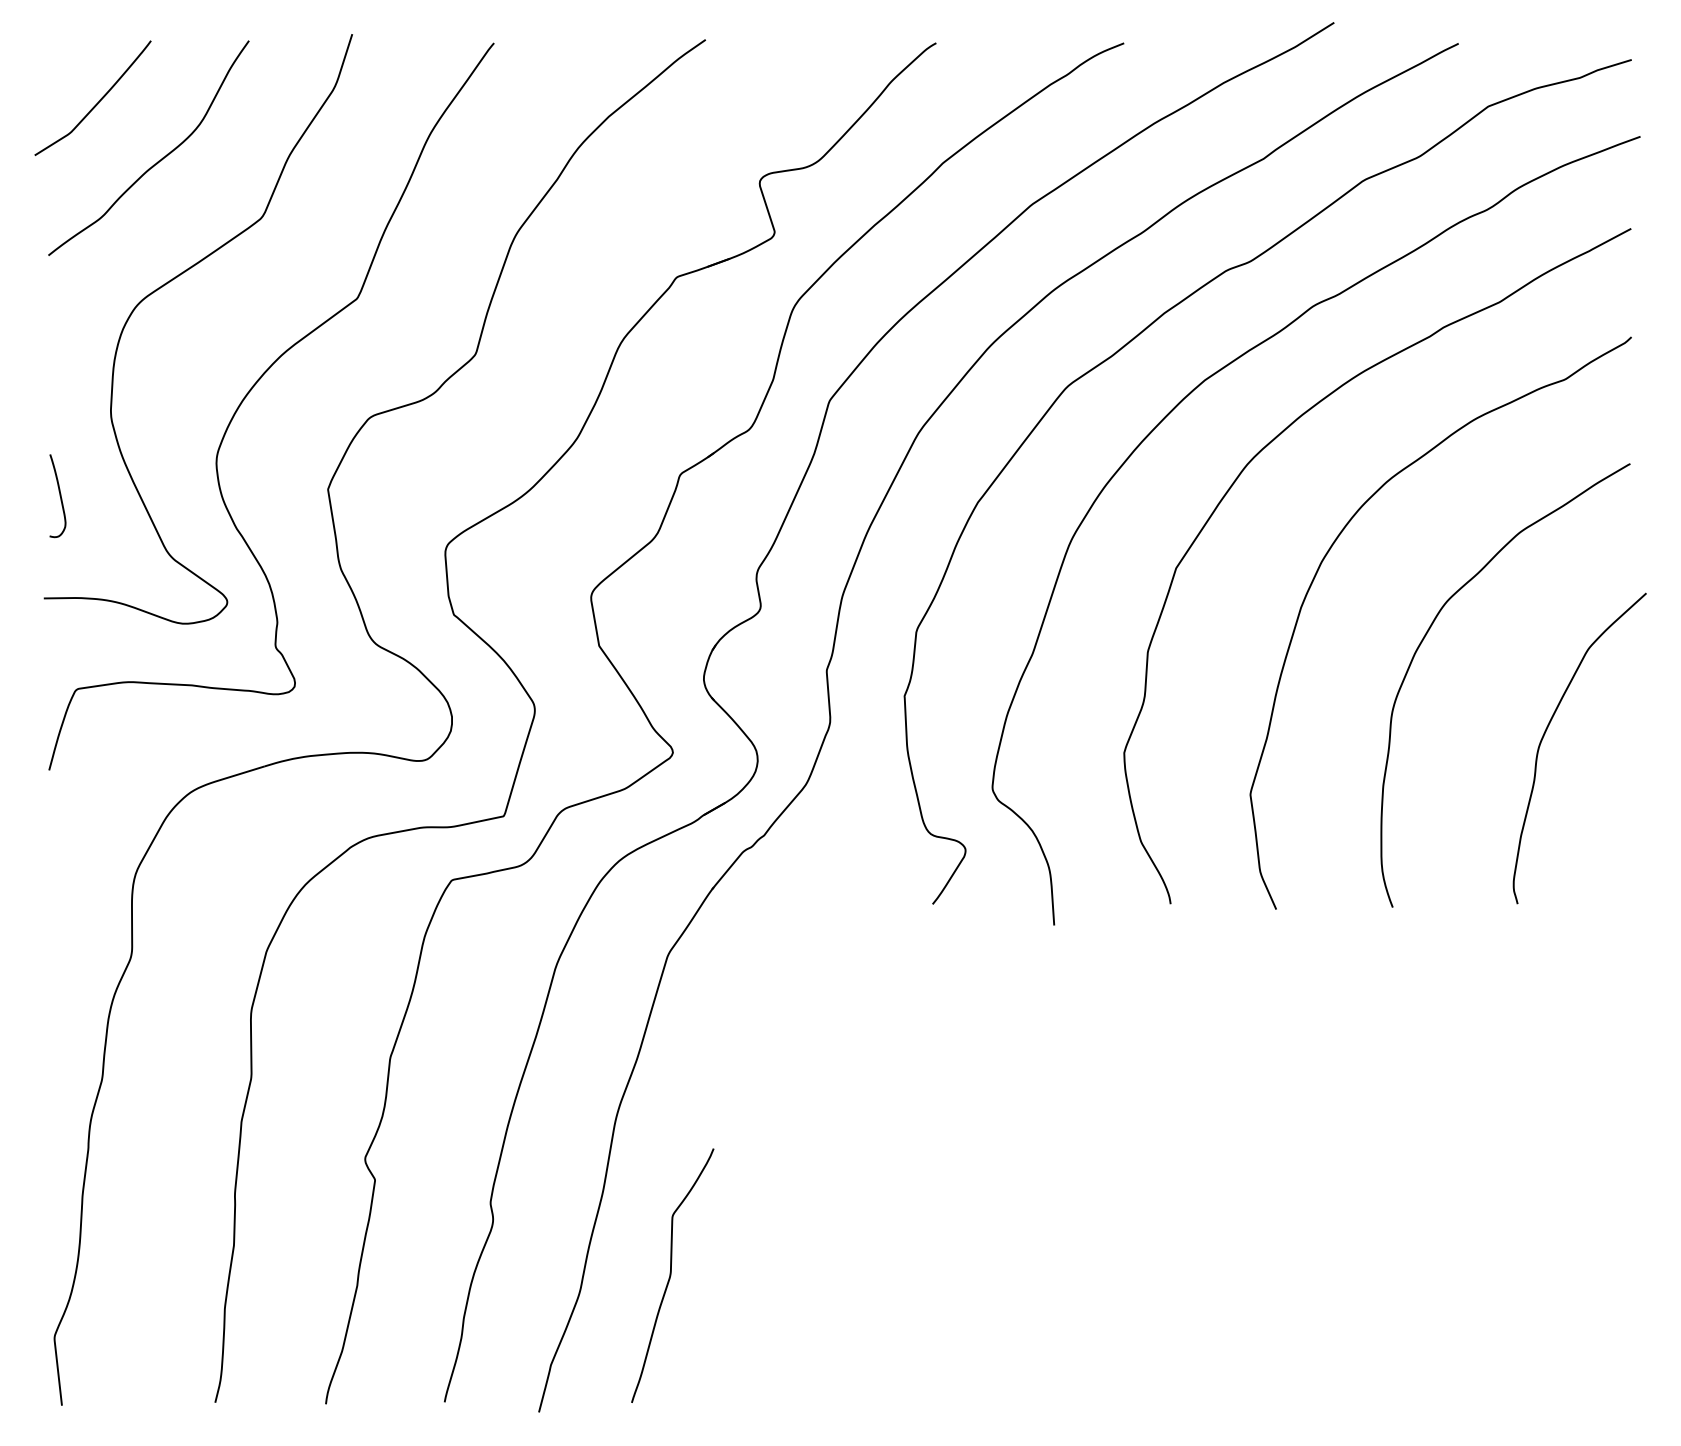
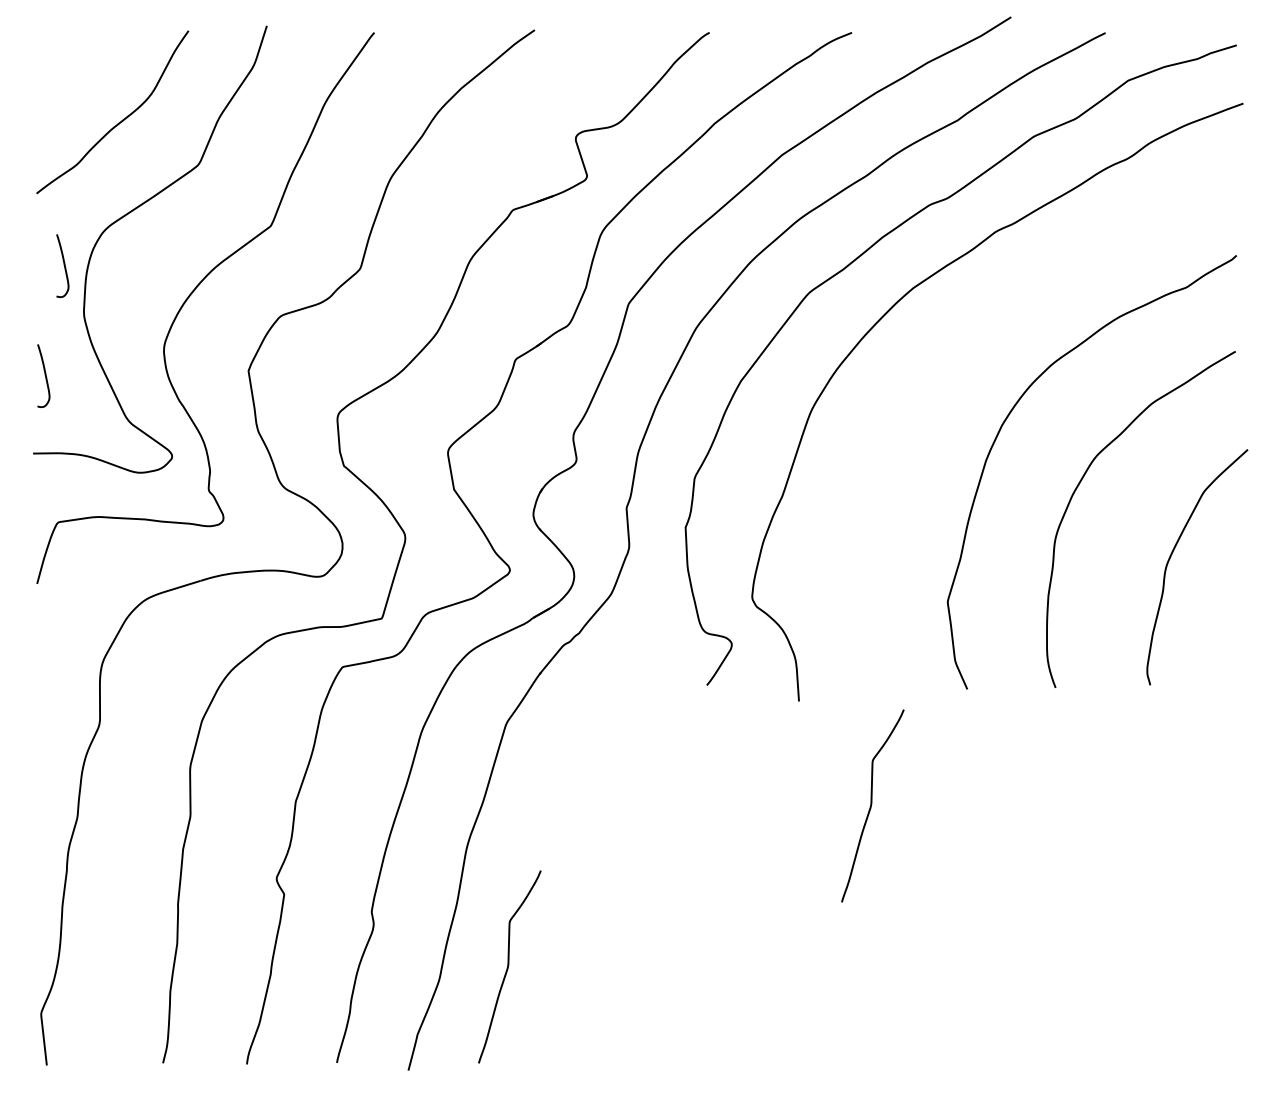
curve: (97, 102) -> (73, 77), removed
curve: (83, 350) -> (63, 265), added
curve: (1271, 443) -> (963, 336), removed
curve: (1151, 1061) -> (872, 804), added

